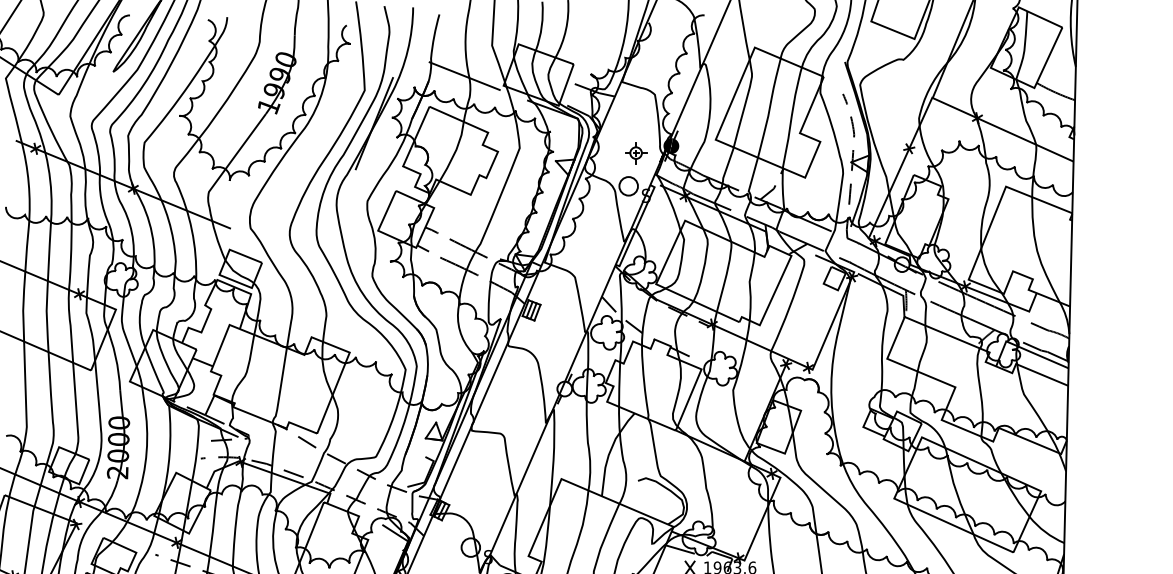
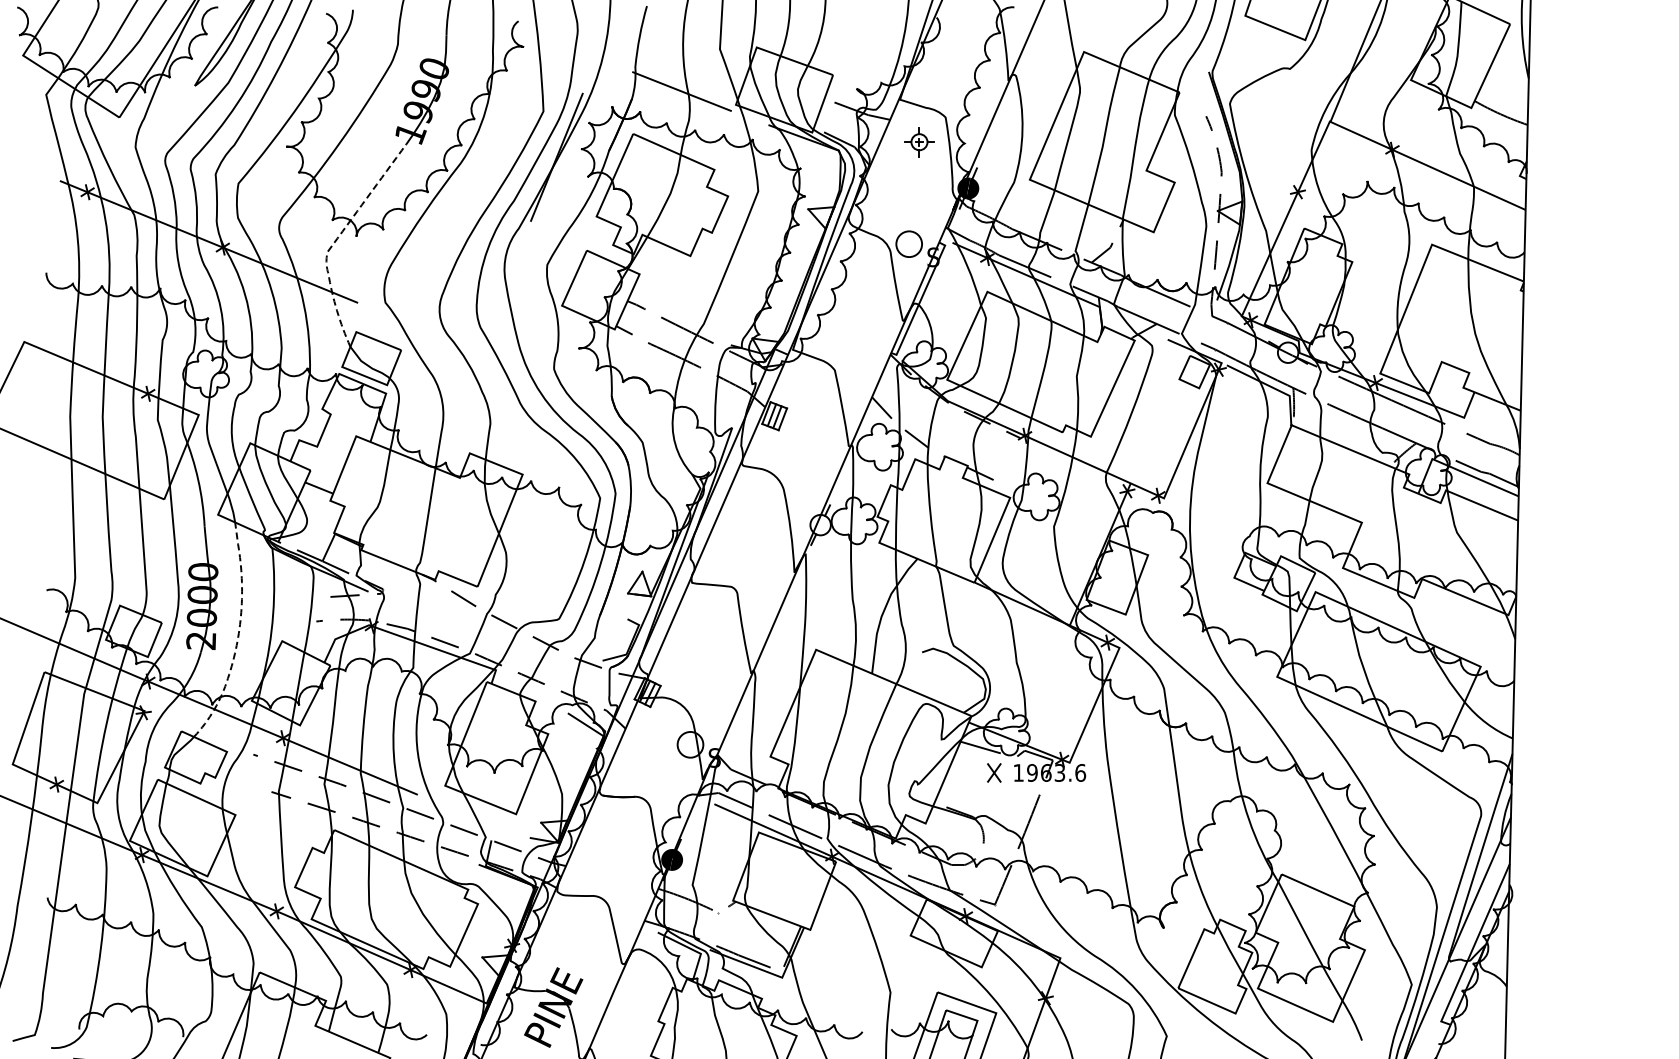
part: (636, 153) -> (919, 142), moved
line: (214, 183) -> (335, 240), solid -> dashed
line: (144, 470) -> (238, 637), solid -> dashed

